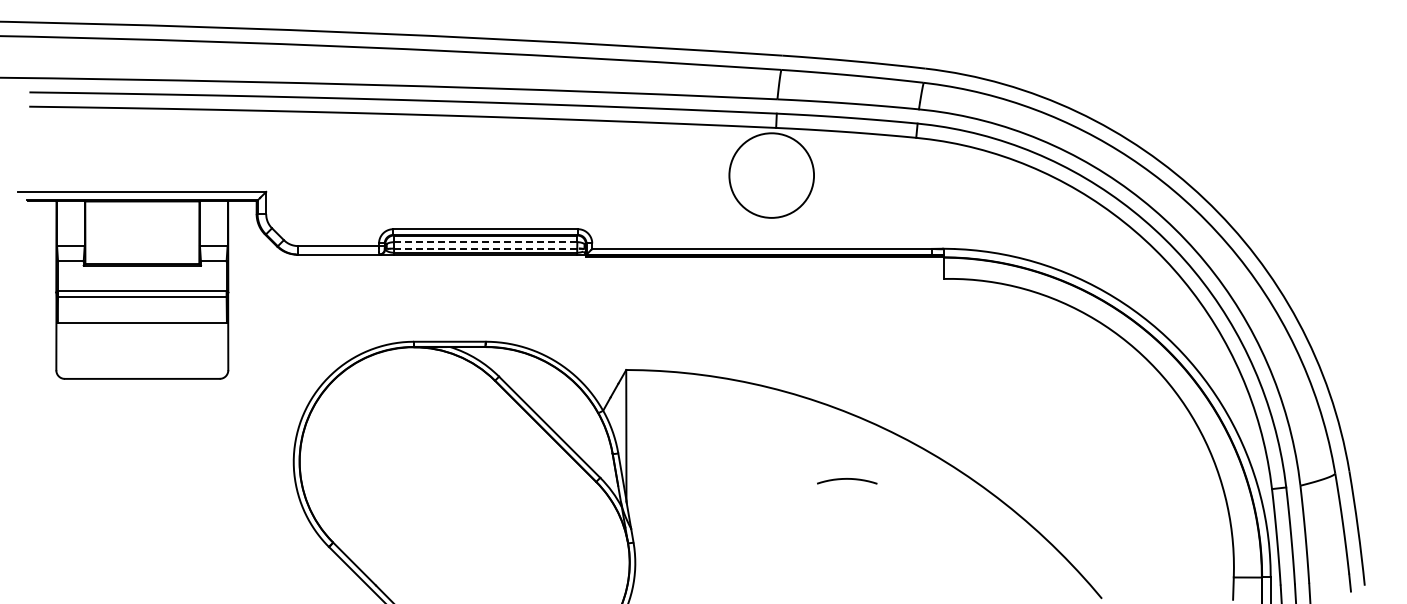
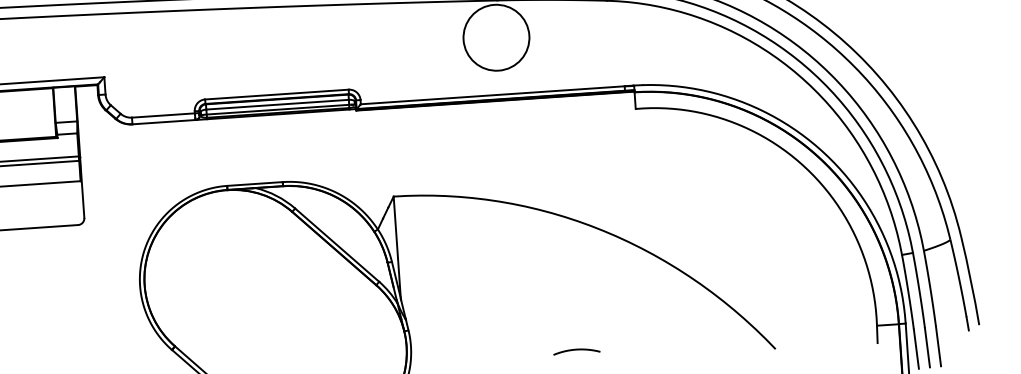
line: (485, 242) -> (277, 104), dashed -> solid
line: (487, 248) -> (279, 109), dashed -> solid
curve: (847, 479) -> (576, 350), moved

